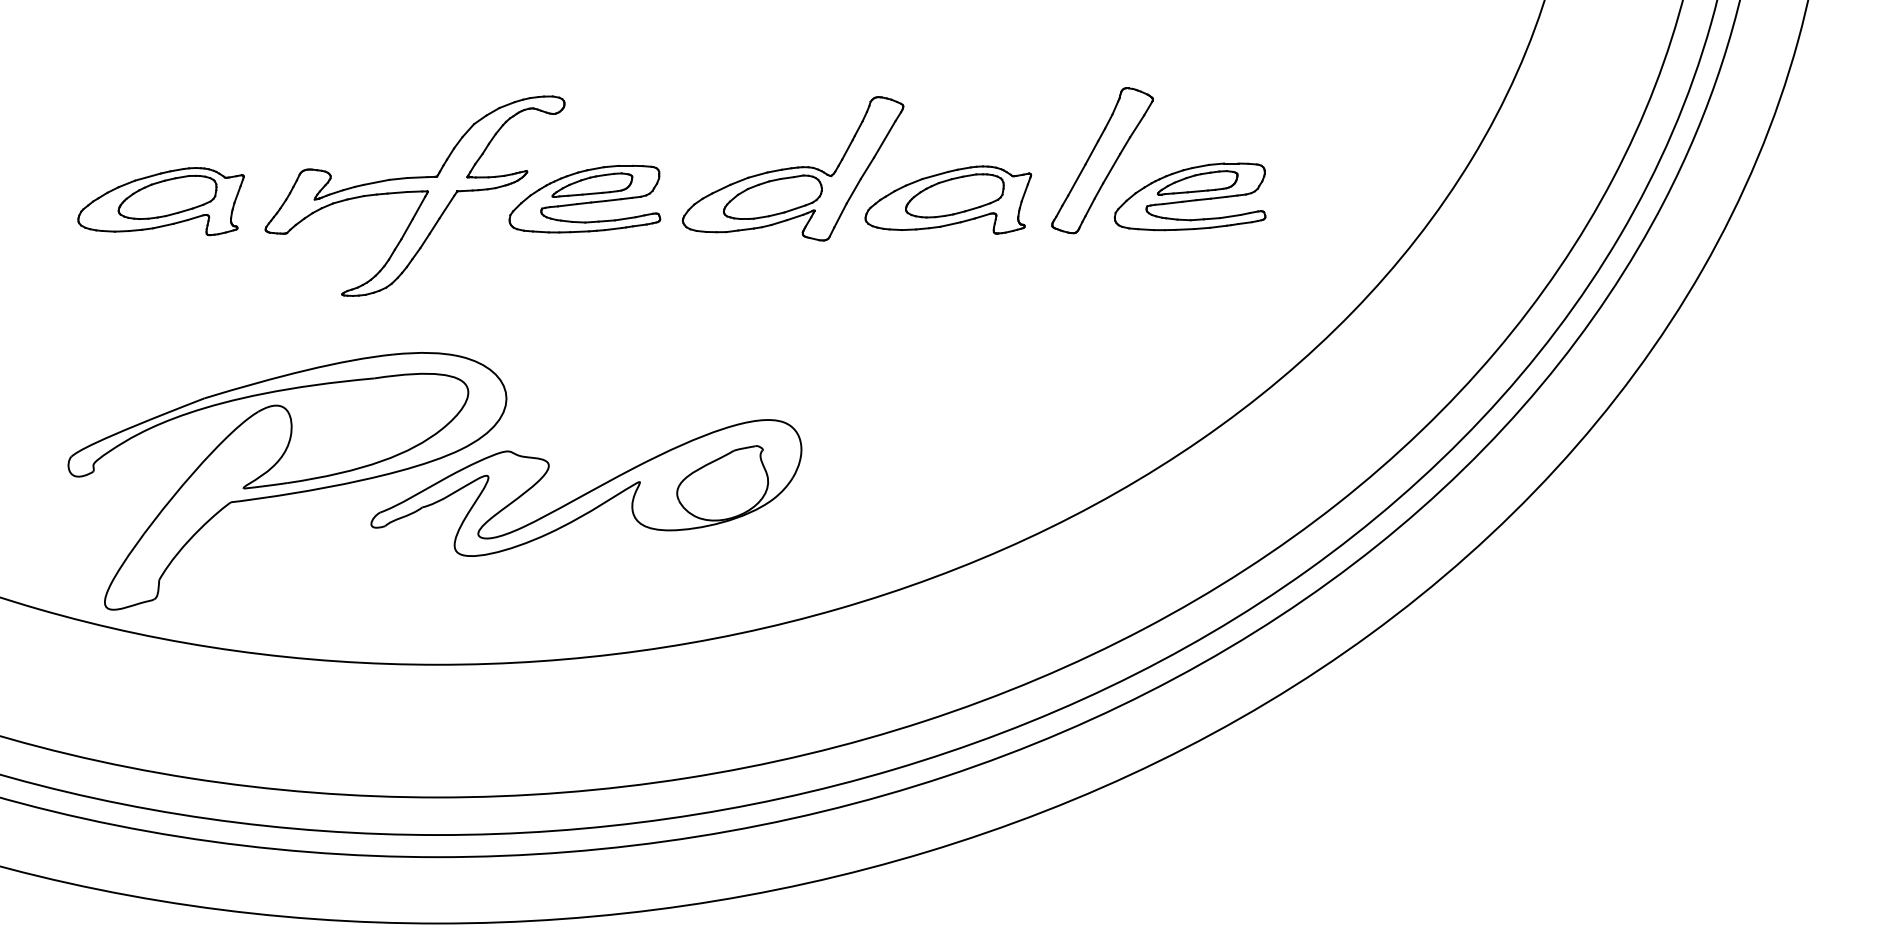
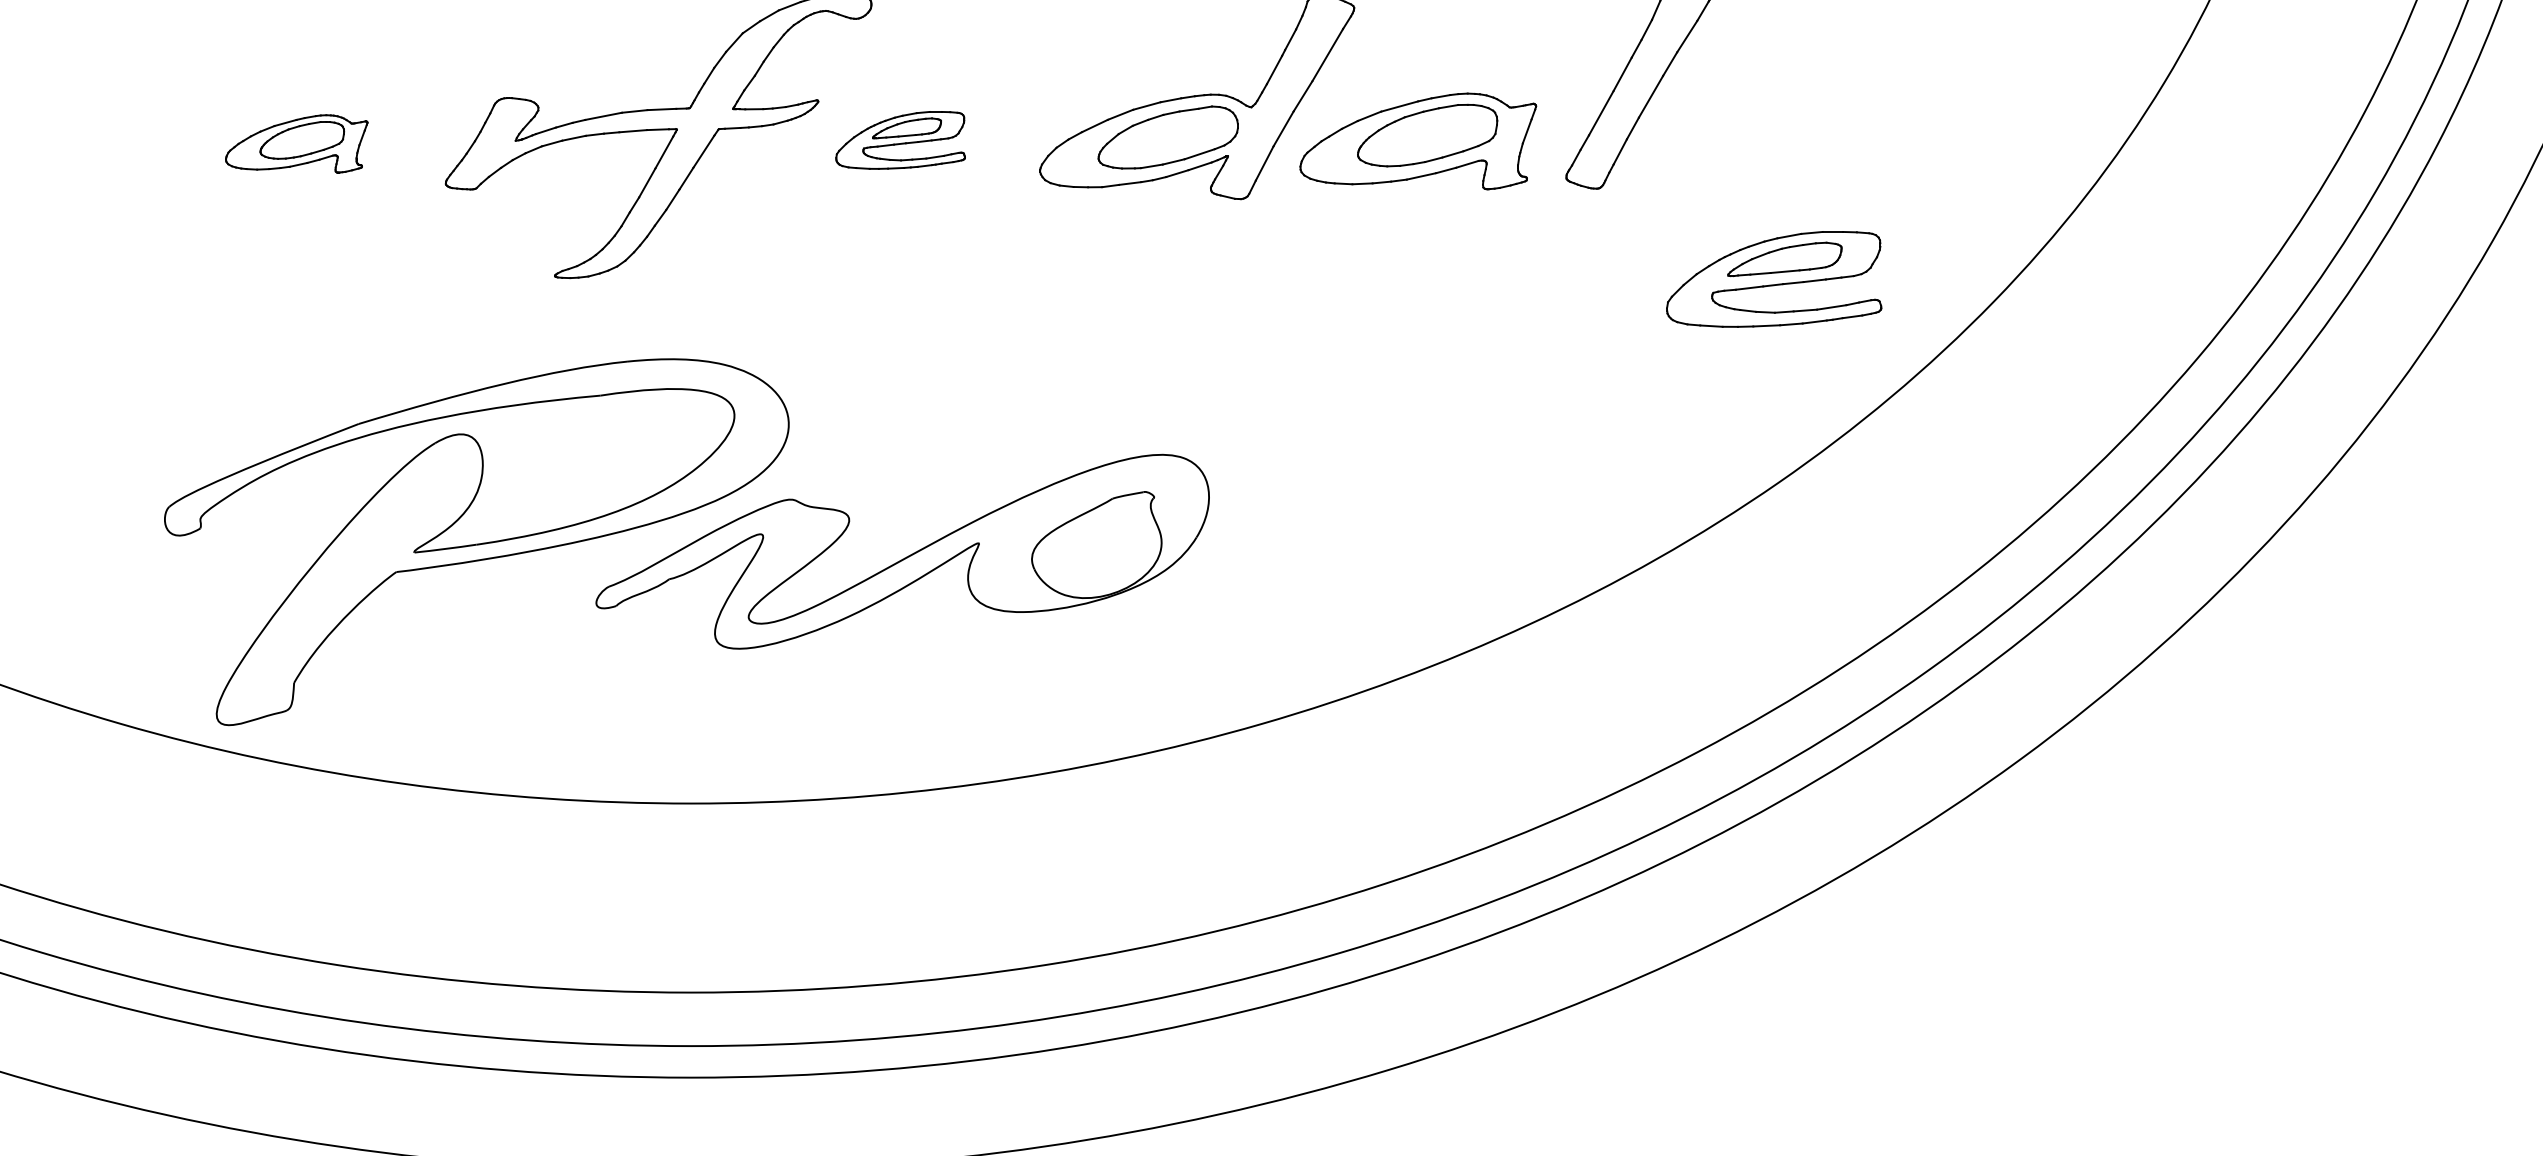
part: (1189, 196) -> (1773, 278), moved
part: (584, 199) -> (899, 140), size x0.6
part: (160, 201) -> (295, 143), size x0.6

